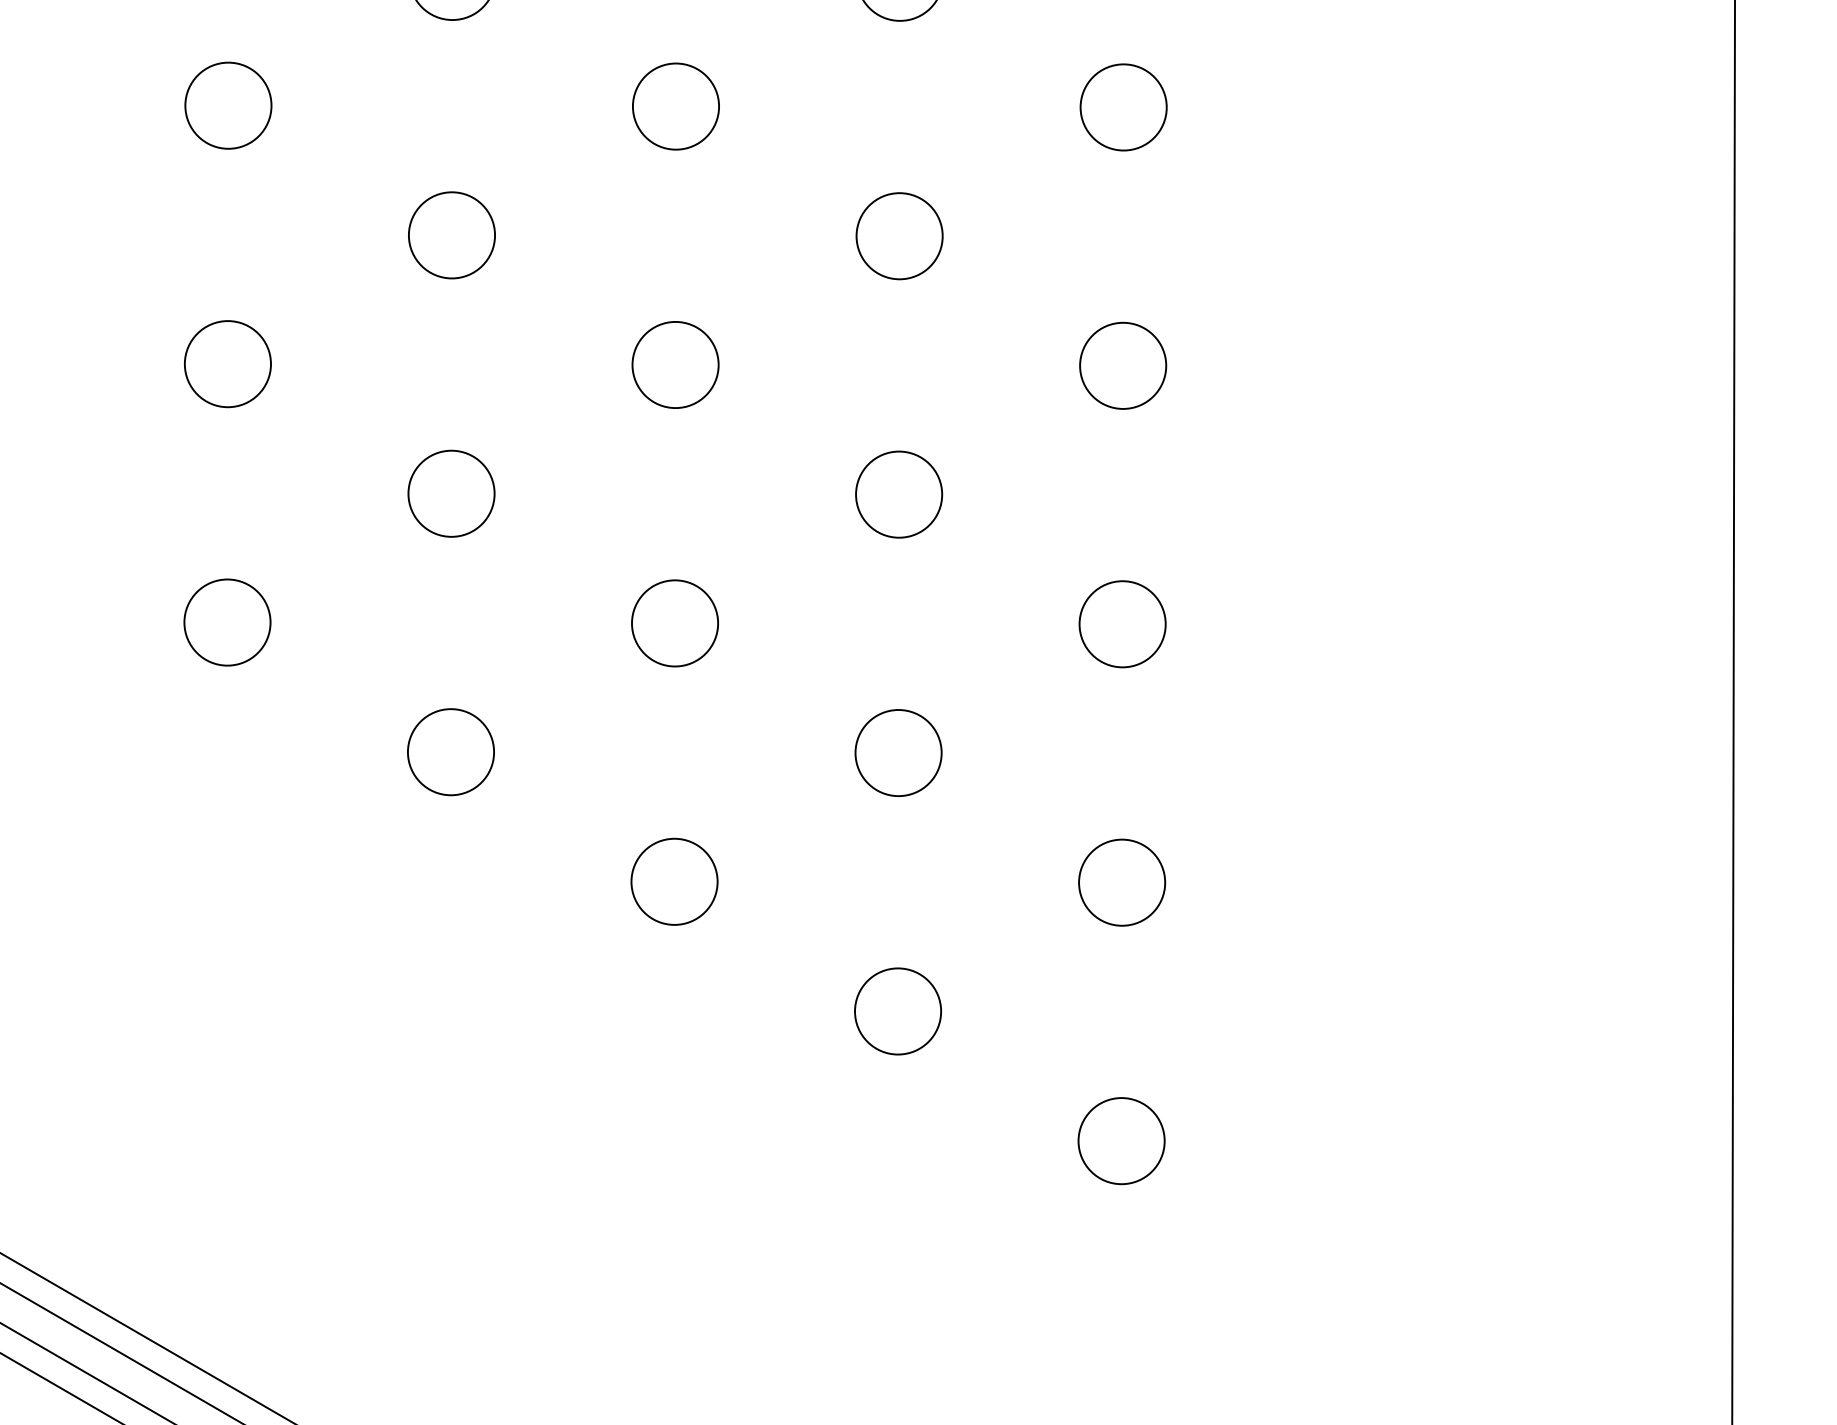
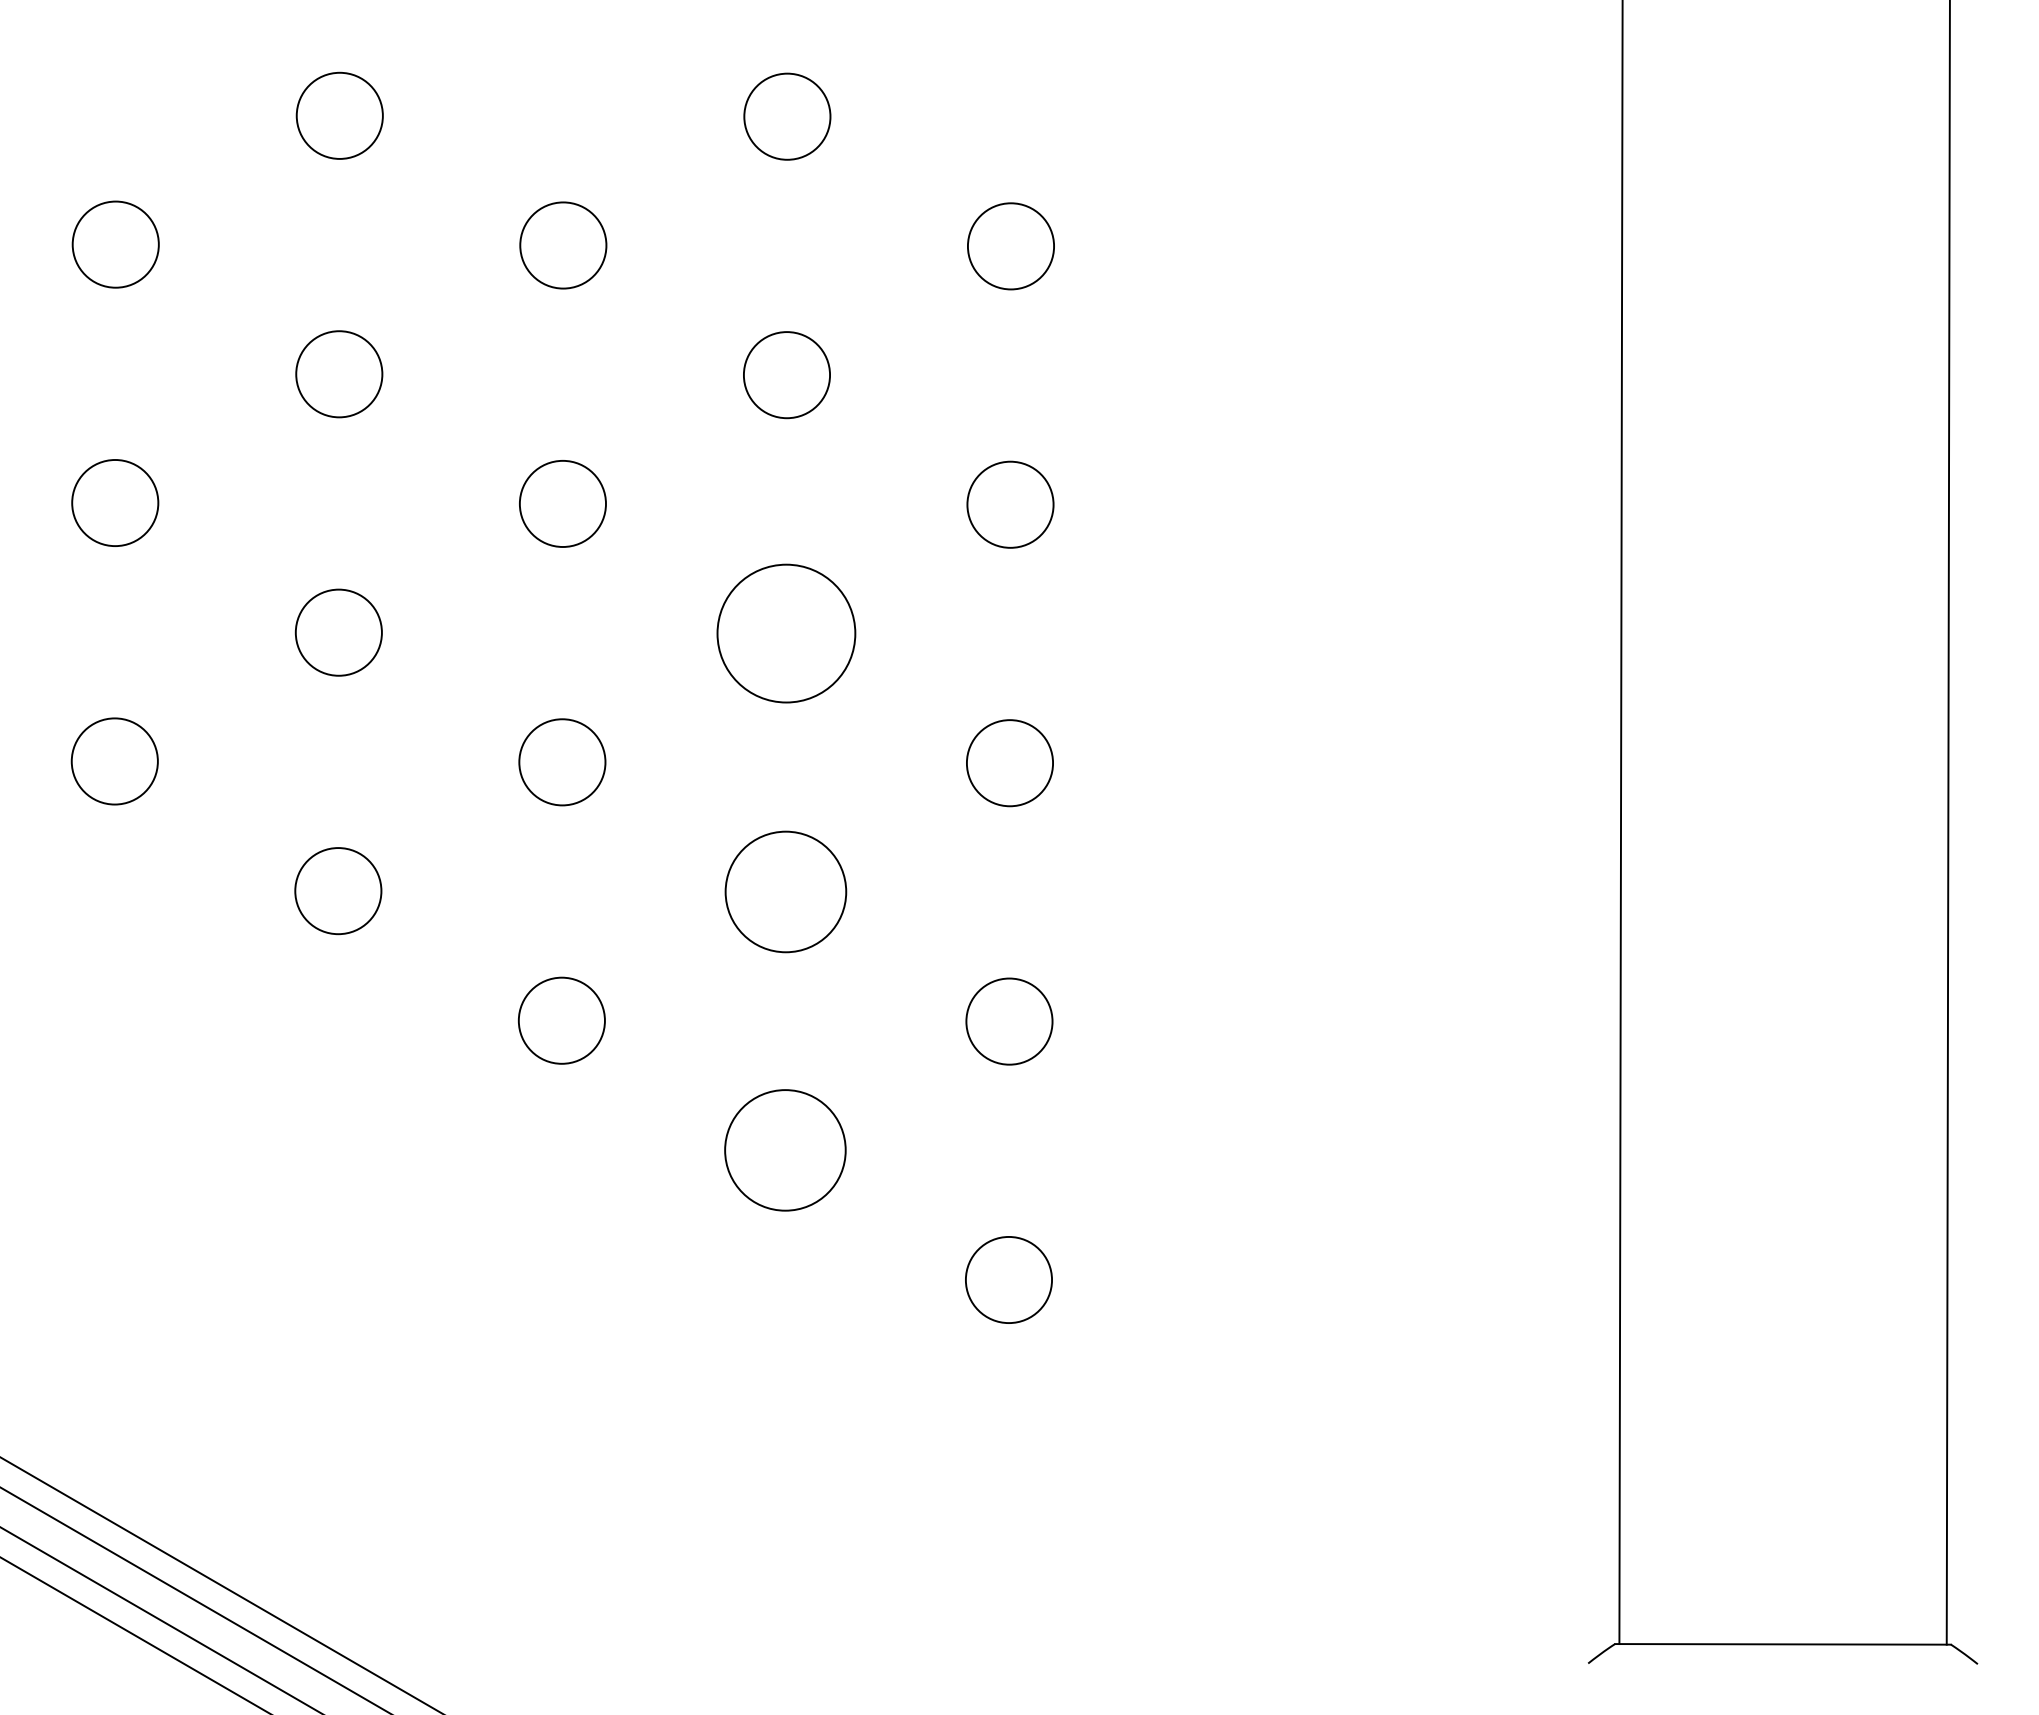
circle: (899, 494) -> (786, 633), size x1.6
circle: (898, 752) -> (785, 891), size x1.4
circle: (898, 1011) -> (785, 1150), size x1.4

